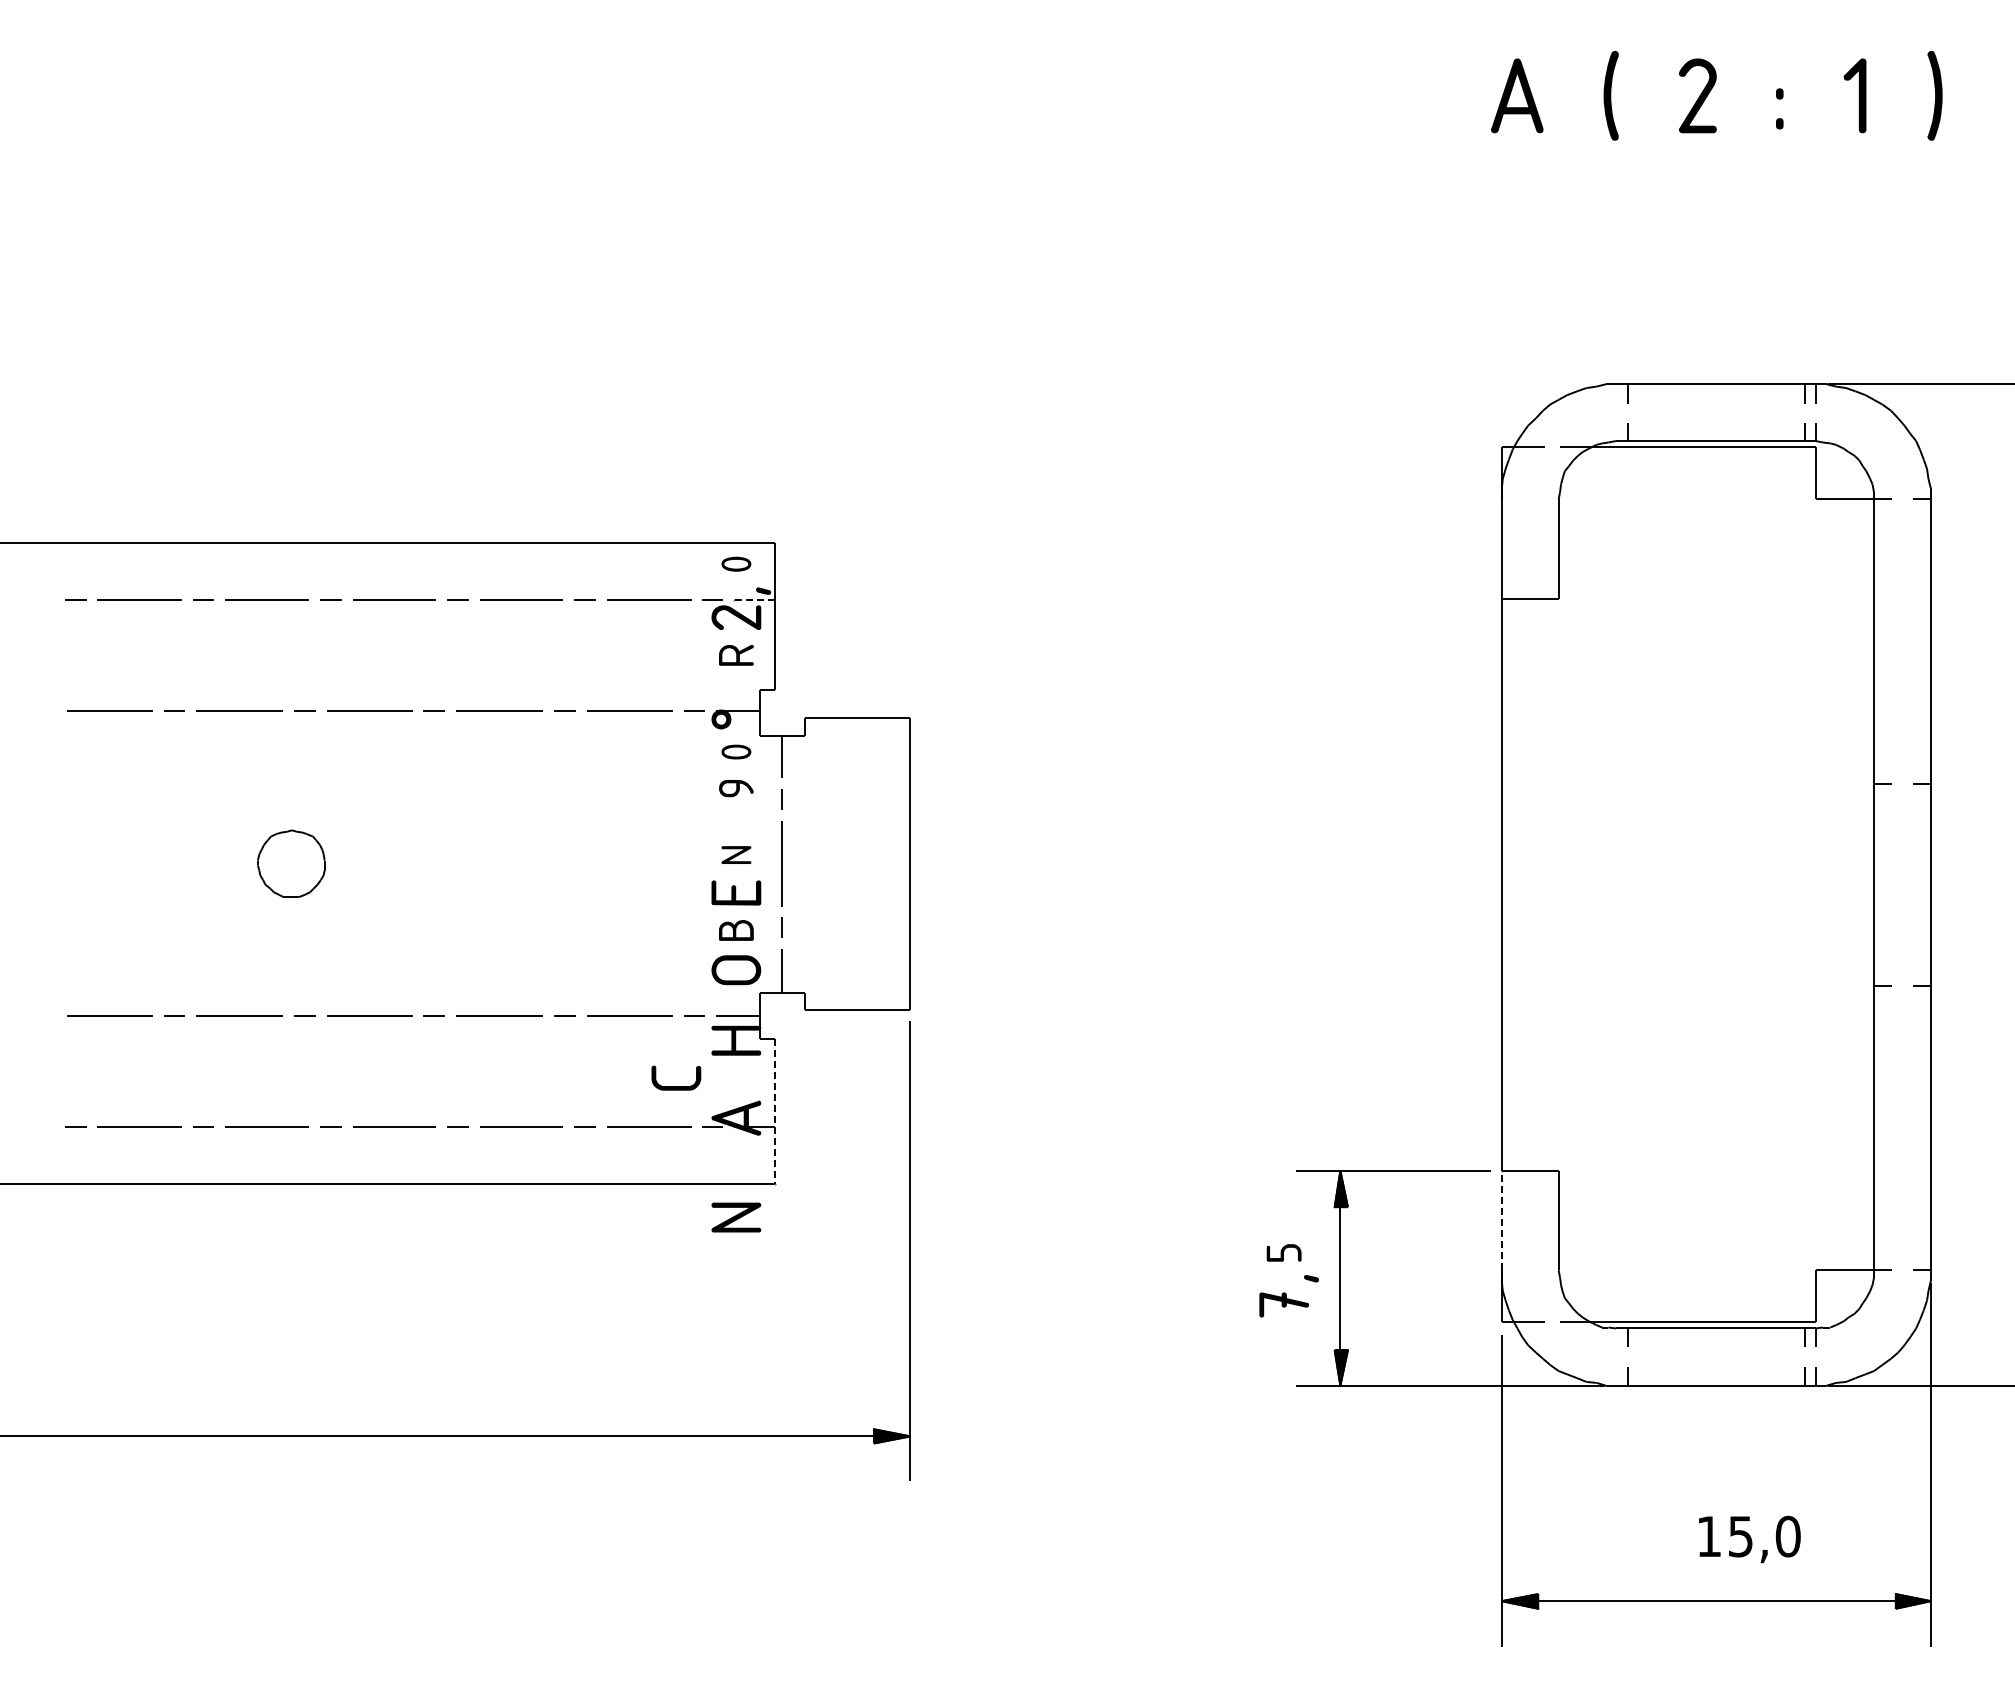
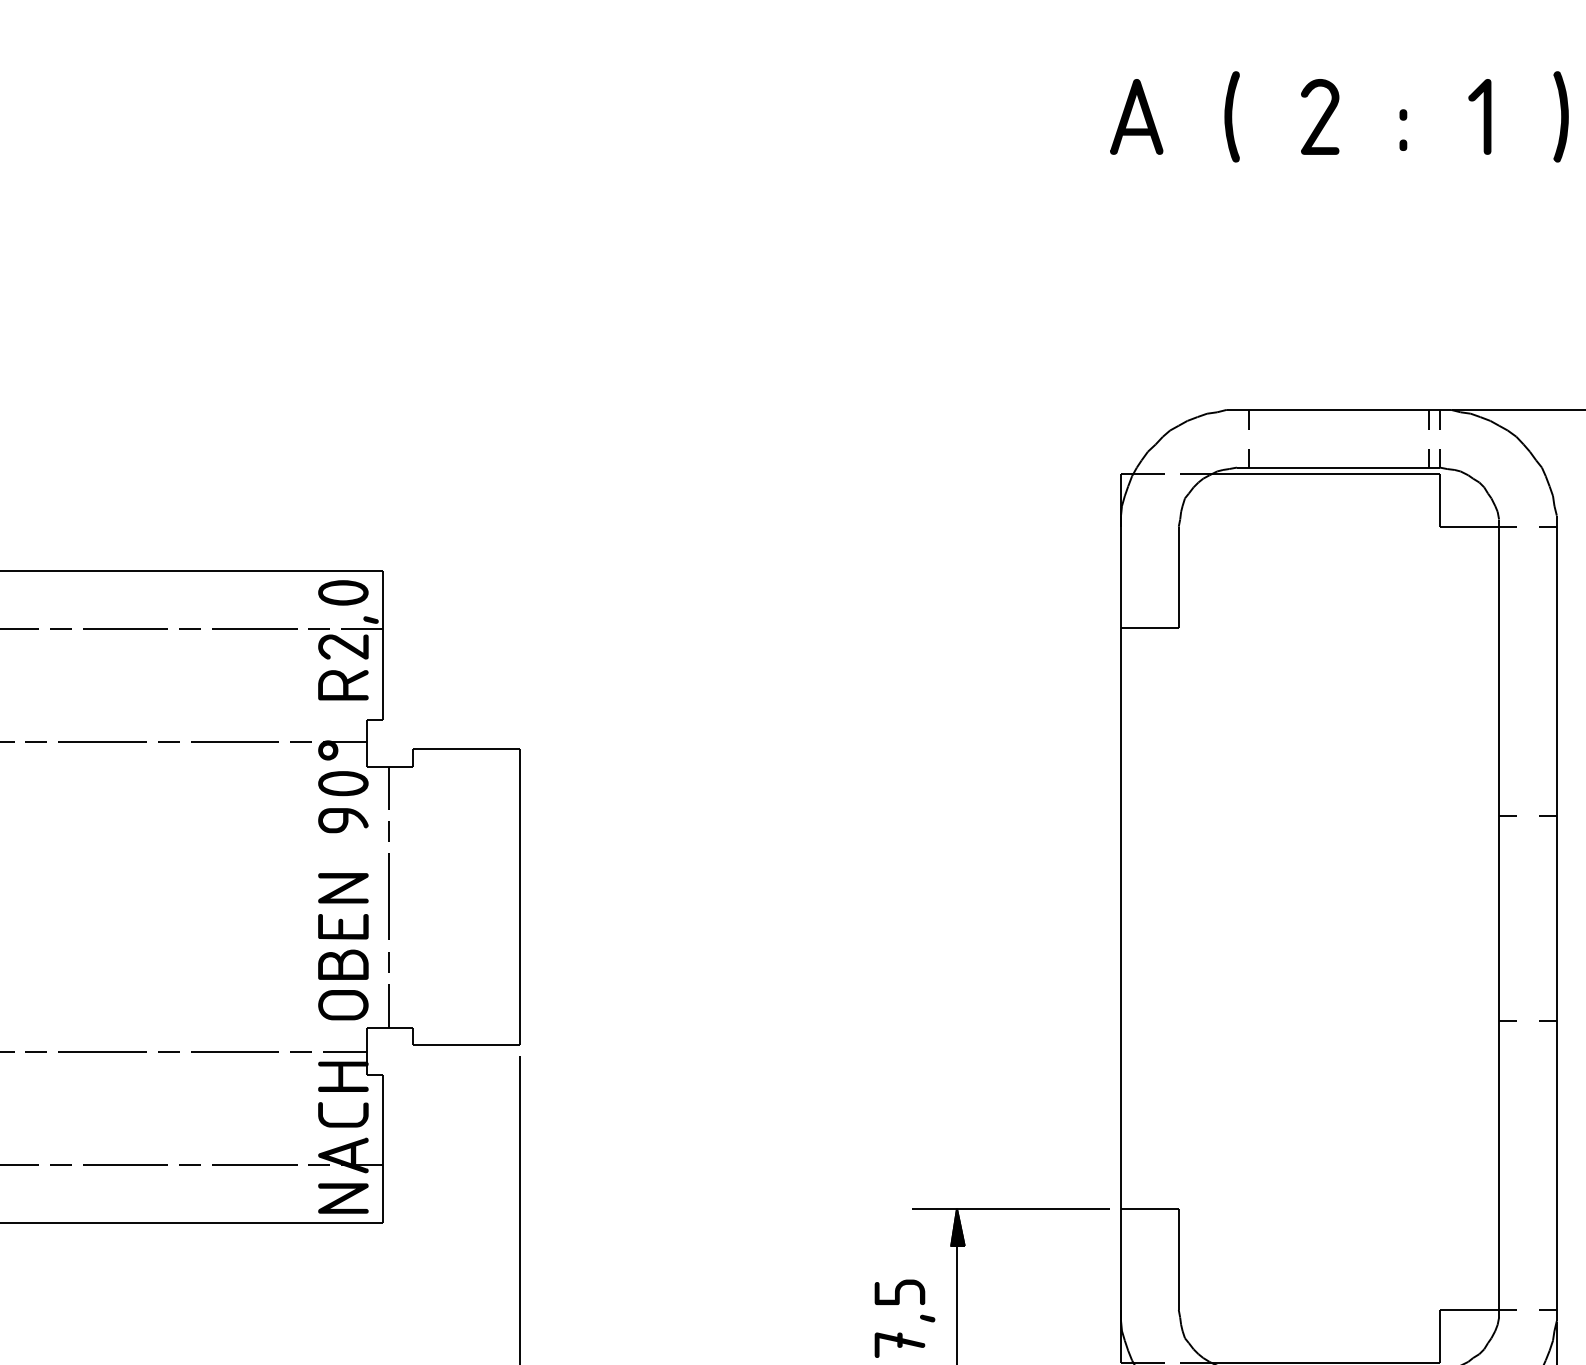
part: (736, 563) -> (343, 591), size x1.67
line: (753, 600) -> (360, 629), dashed -> solid
part: (736, 655) -> (343, 685), size x1.43
part: (736, 751) -> (343, 782), size x1.67
part: (736, 788) -> (343, 820), size x1.43
part: (736, 854) -> (343, 887), size x1.67
part: (736, 930) -> (343, 964), size x1.43
part: (676, 1086) -> (343, 1123), moved
line: (775, 1112) -> (383, 1149), dashed -> solid
part: (736, 1217) -> (343, 1198), moved
line: (1501, 1219) -> (1120, 1258), dashed -> solid
part: (1283, 1252) -> (899, 1291), size x1.43

